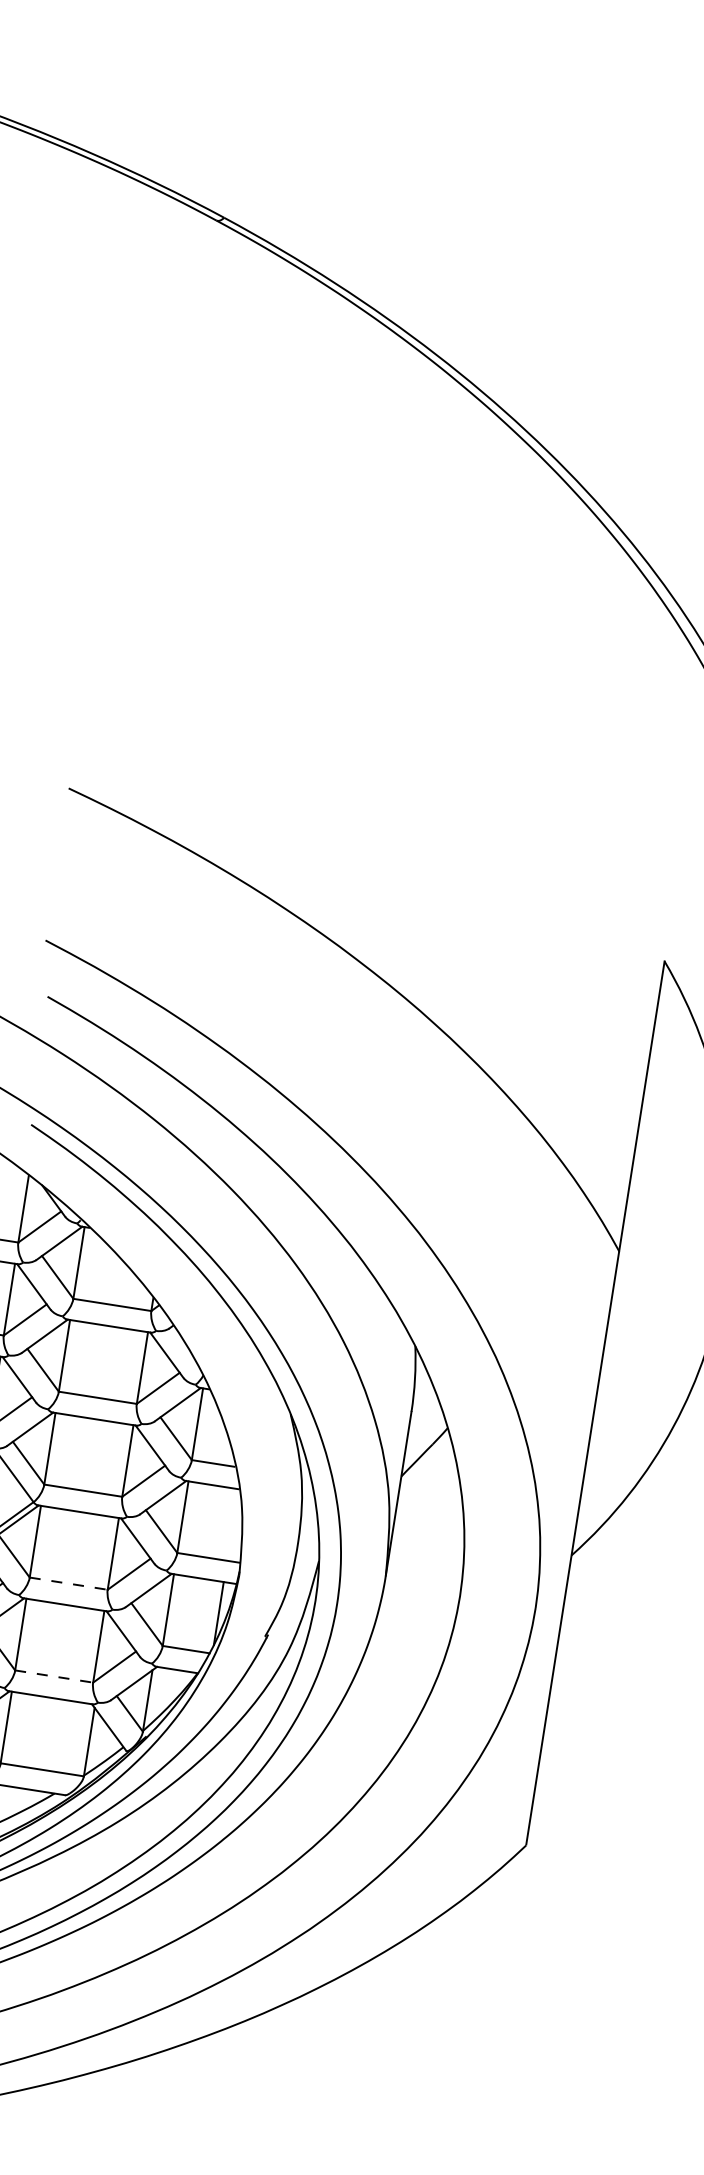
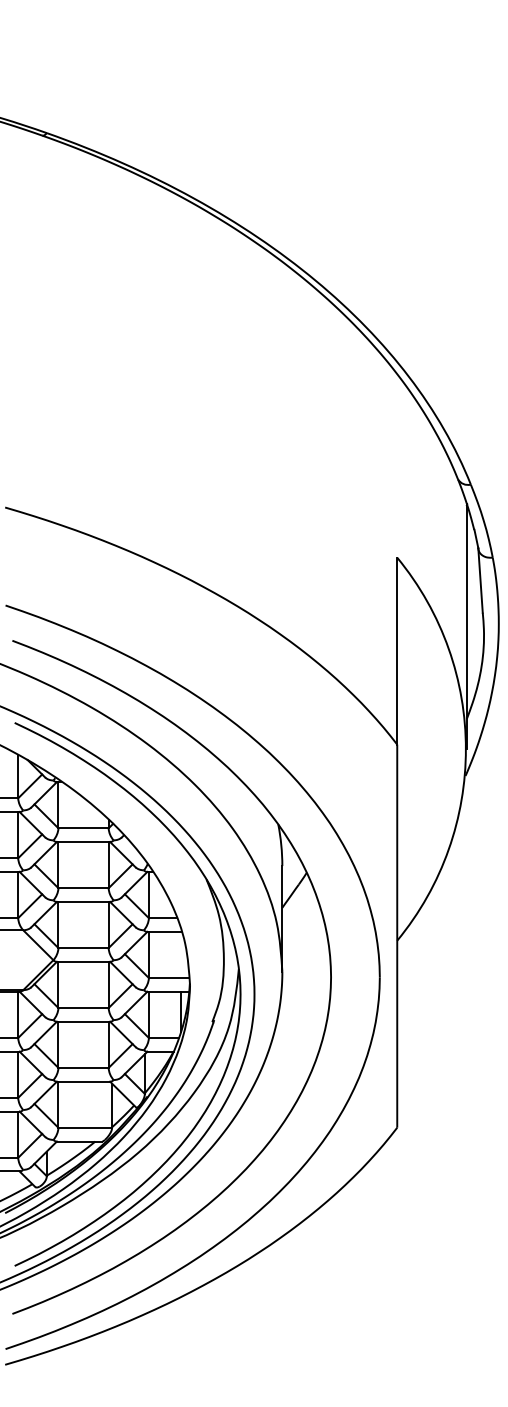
line: (70, 1584) -> (84, 1008), dashed -> solid
line: (55, 1676) -> (84, 1067), dashed -> solid

